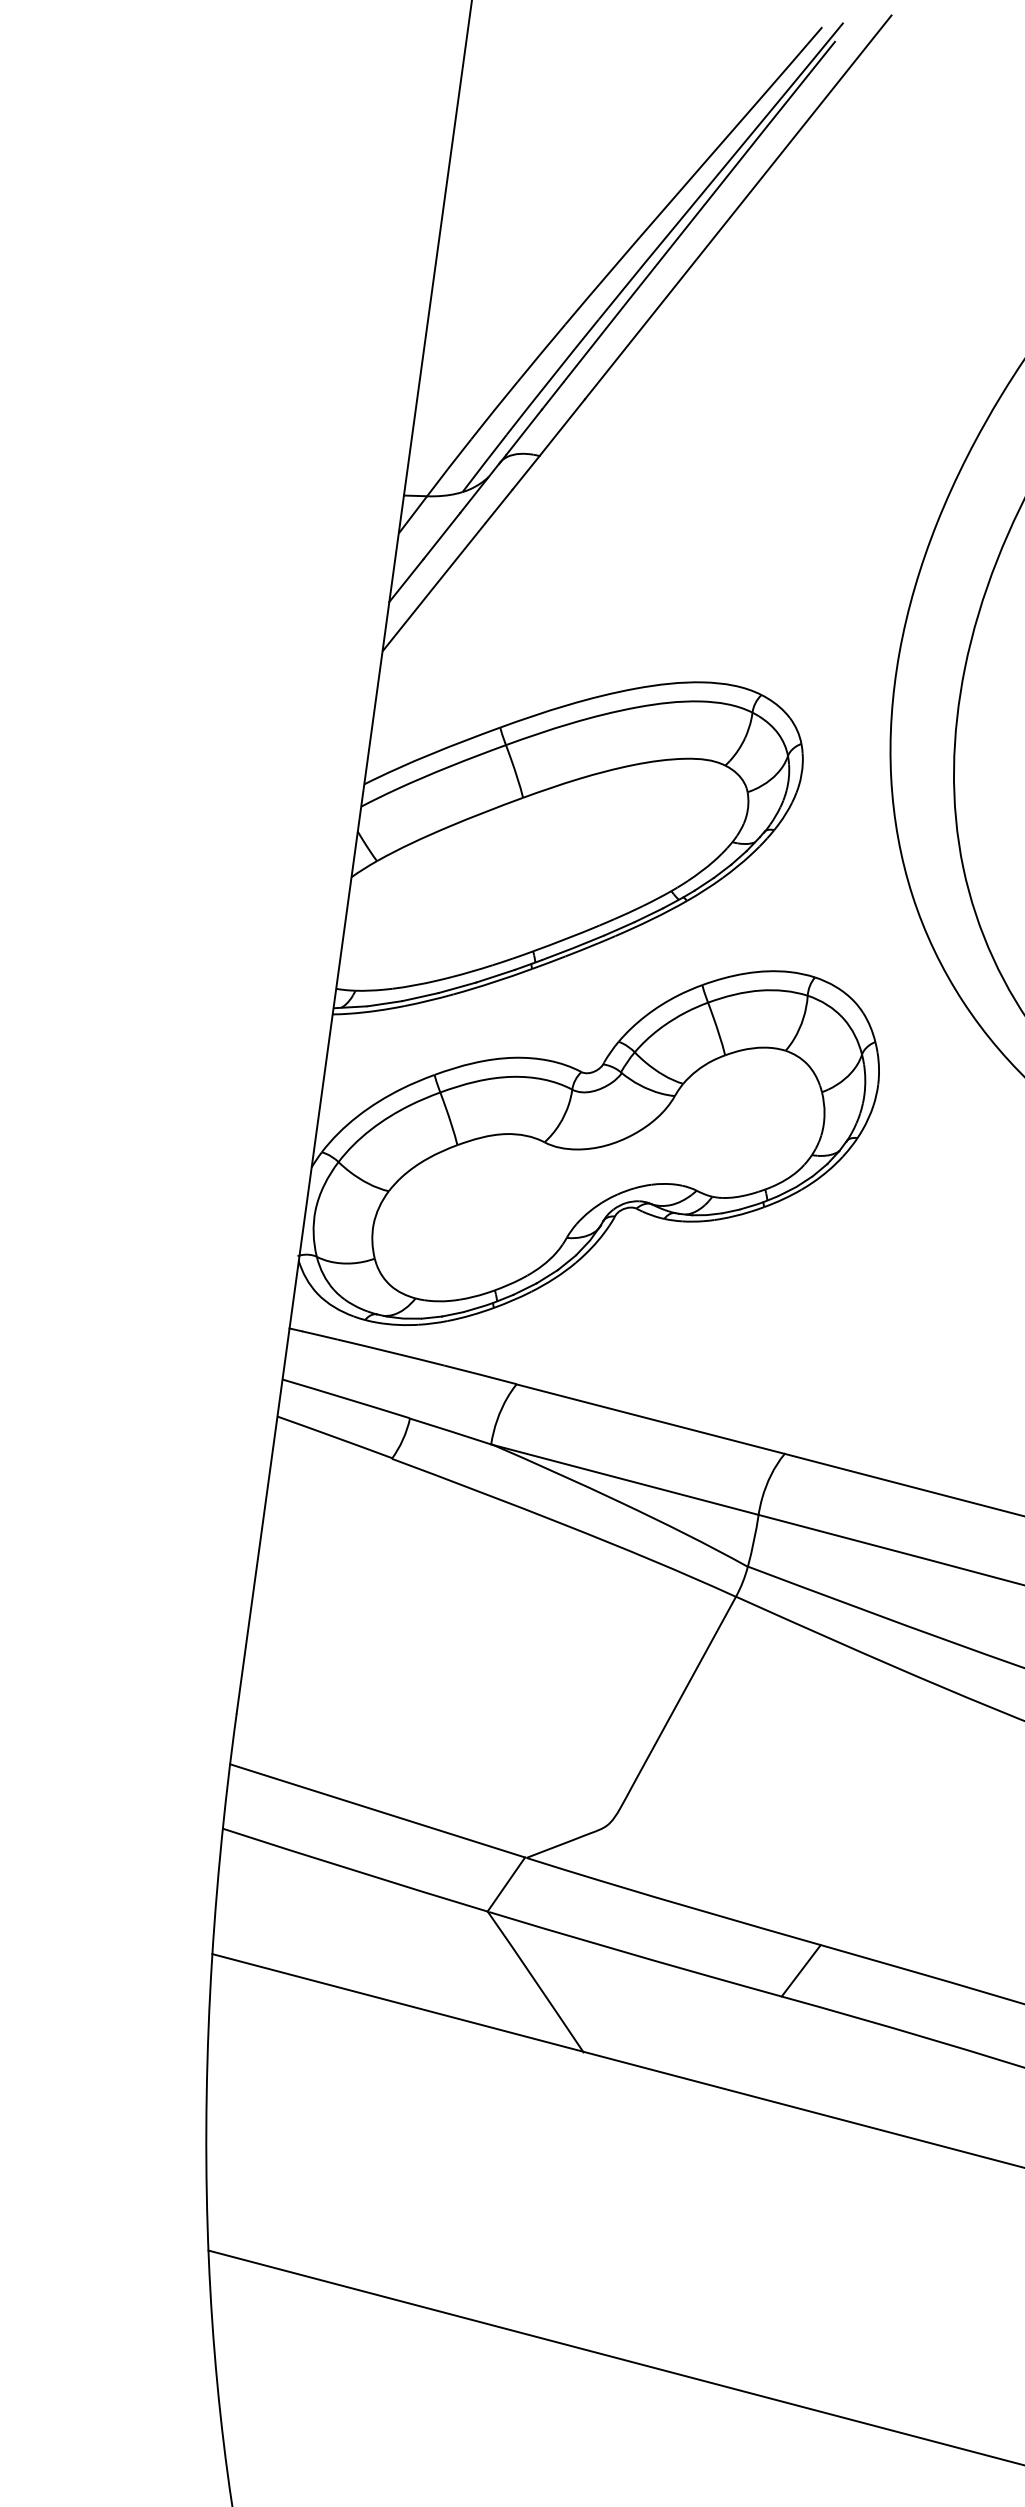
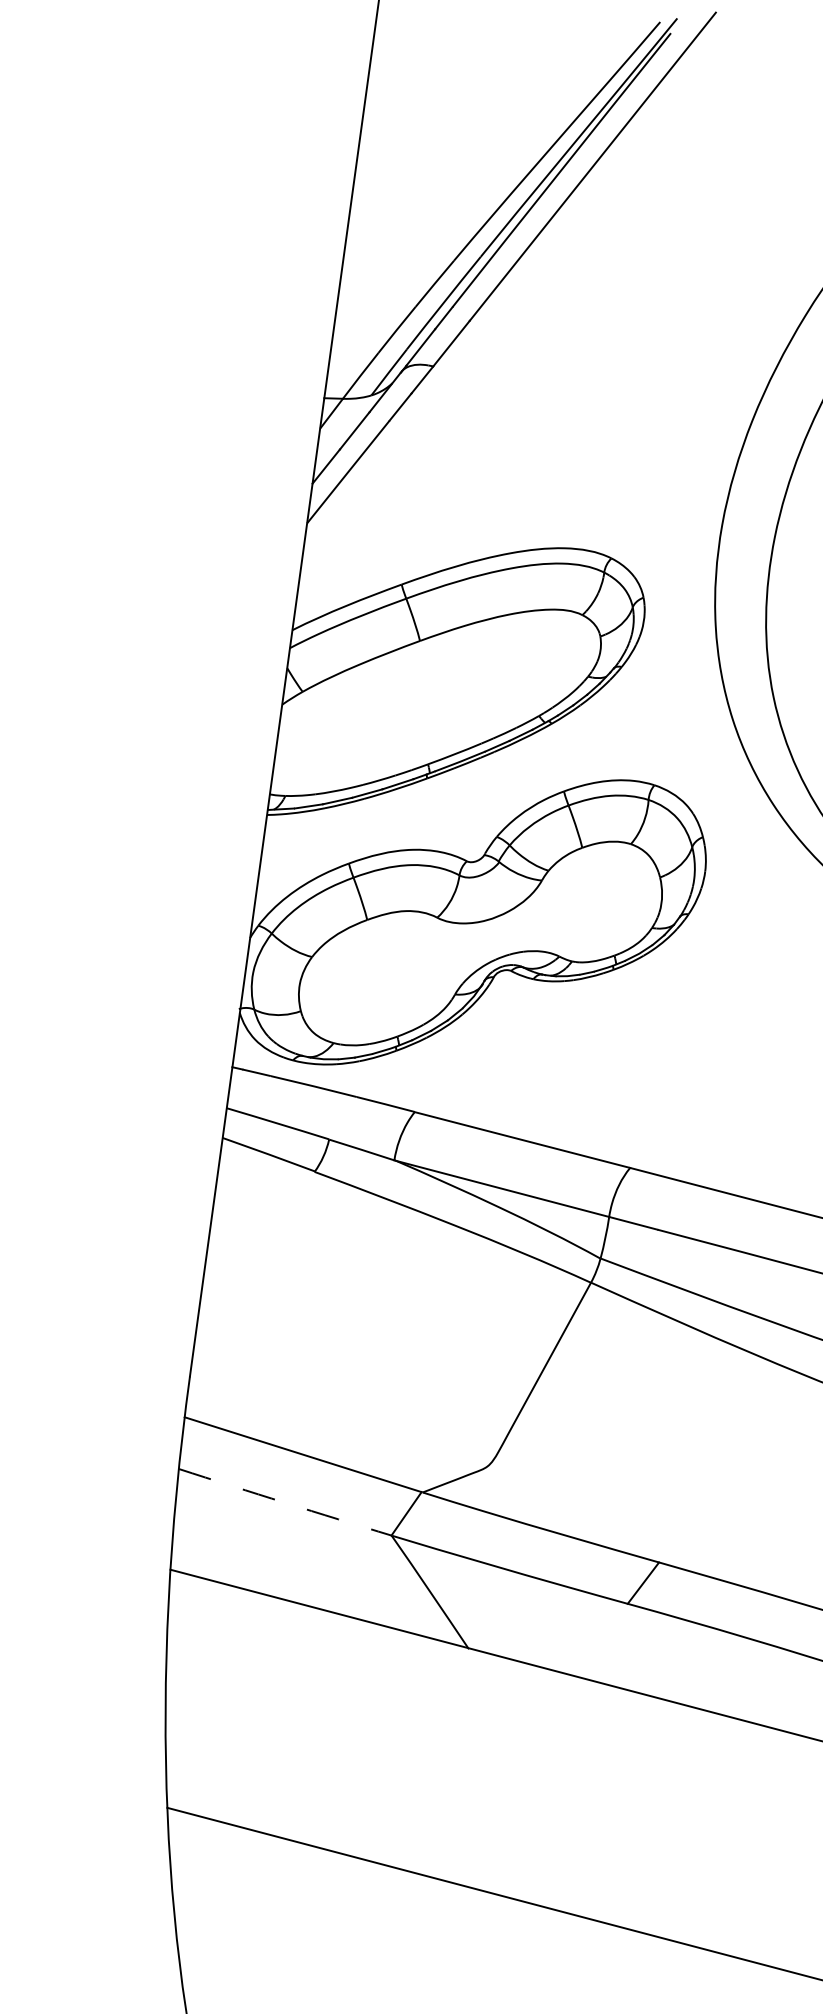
arc: (355, 1870) -> (285, 1502), solid -> dashed

